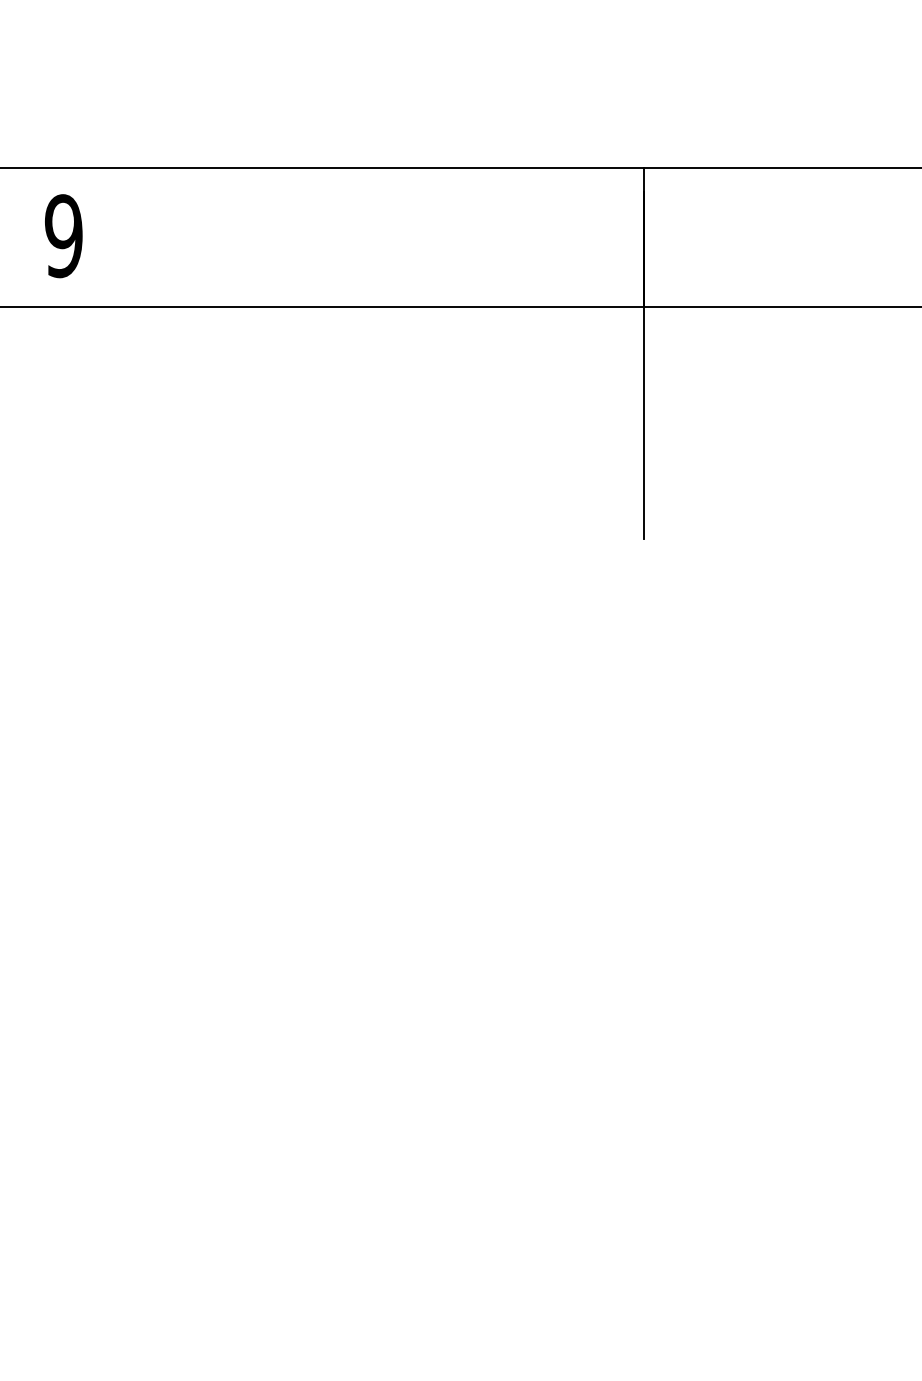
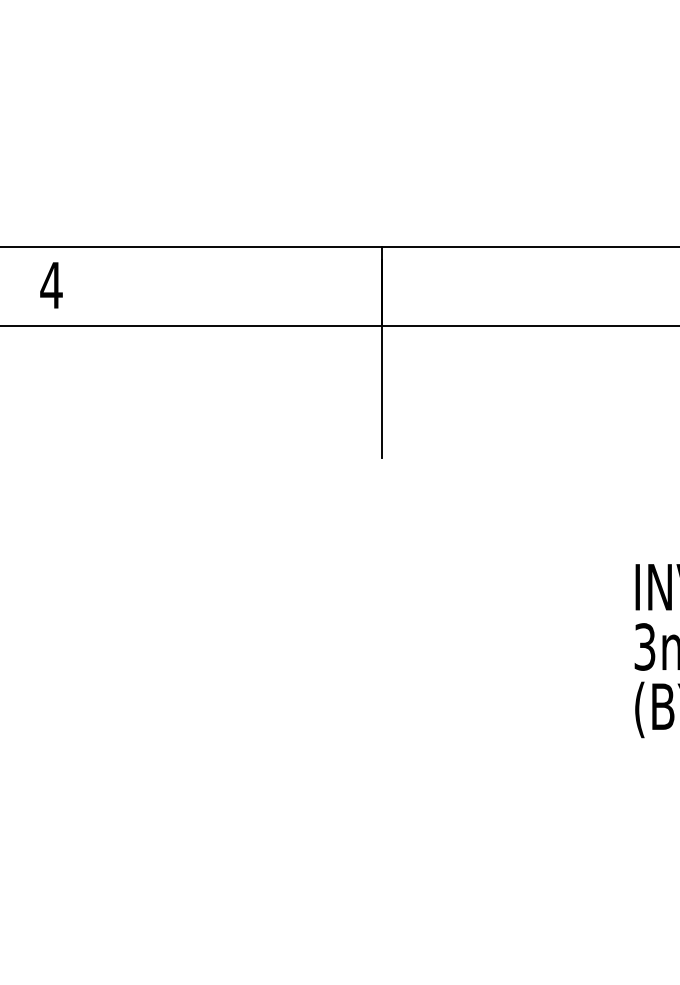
text: (63, 236) -> (51, 285), 9 -> 4

